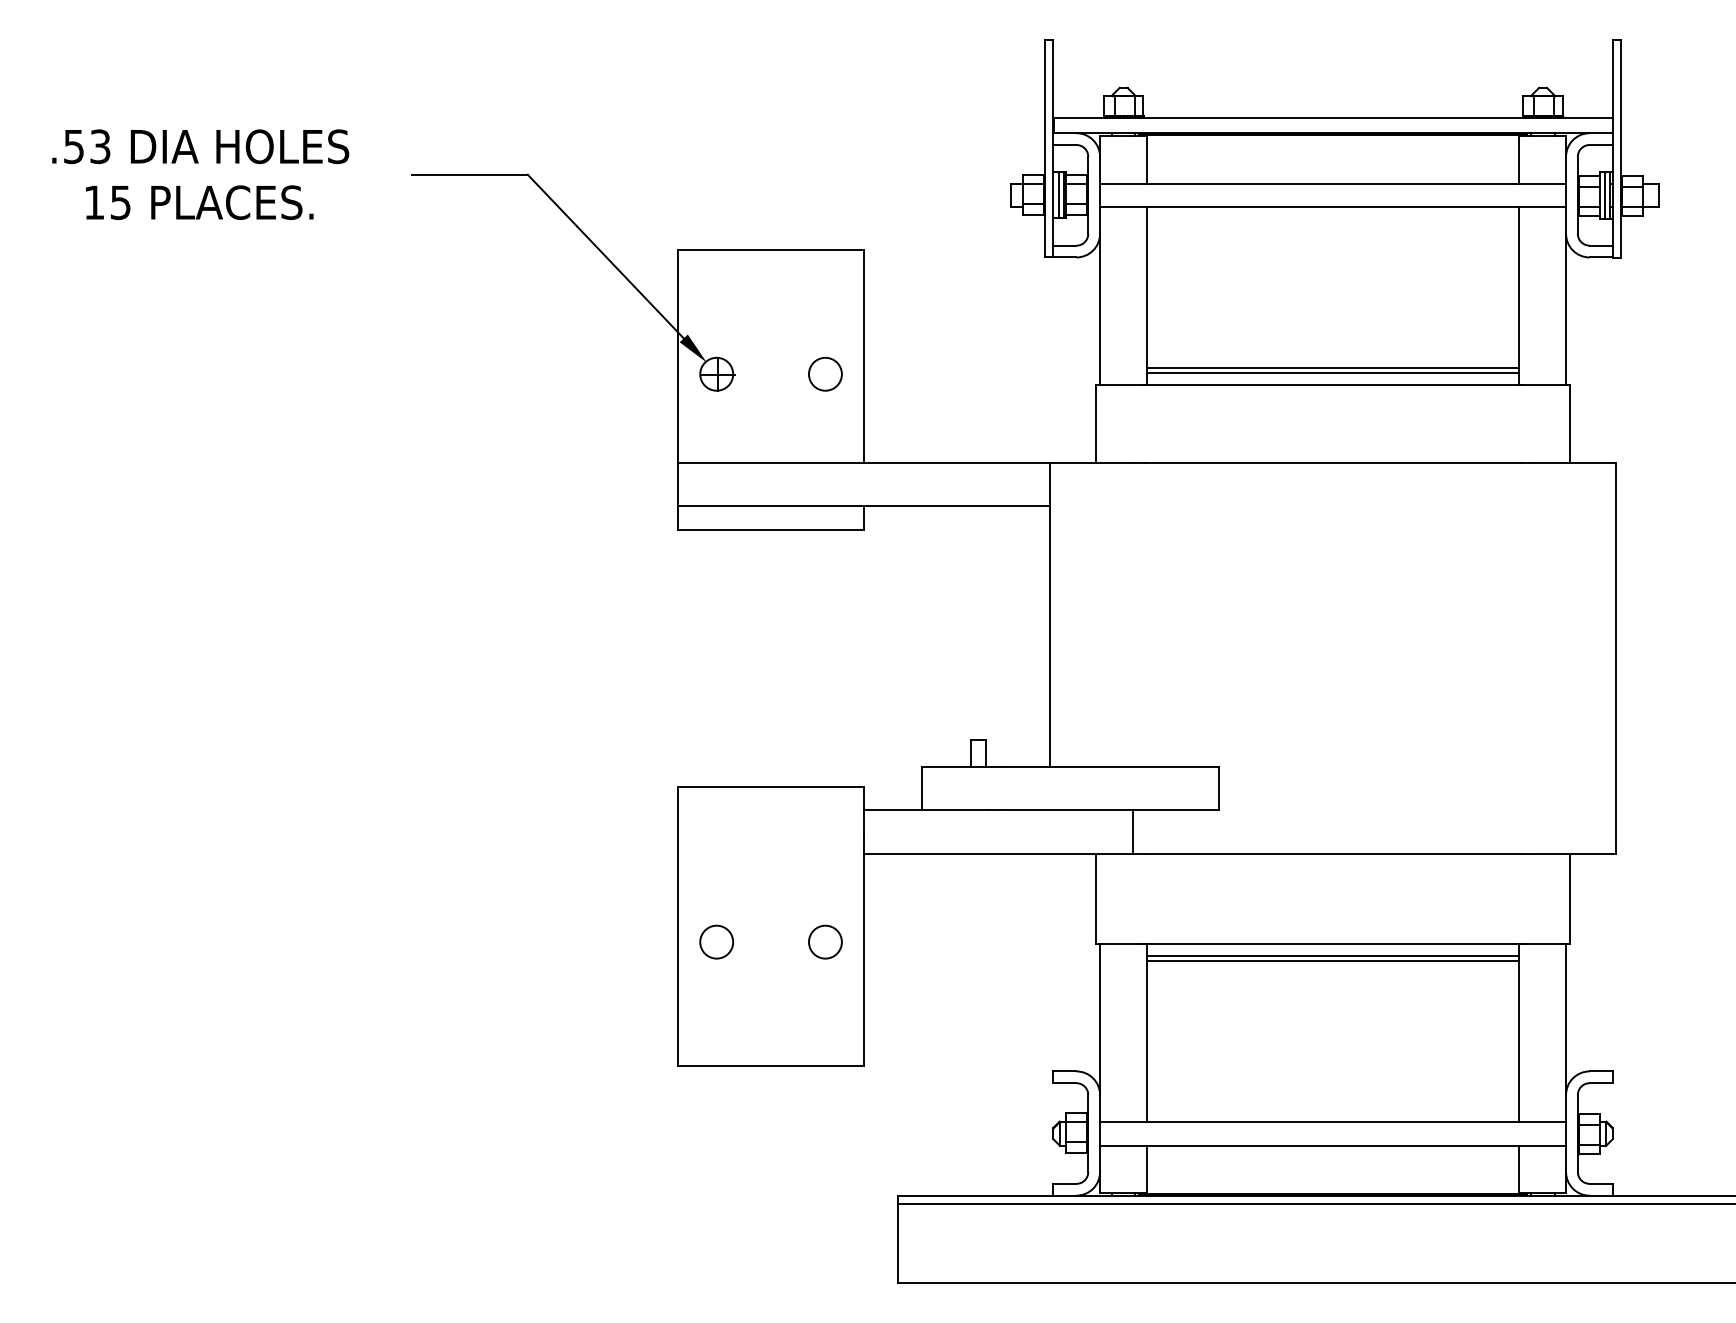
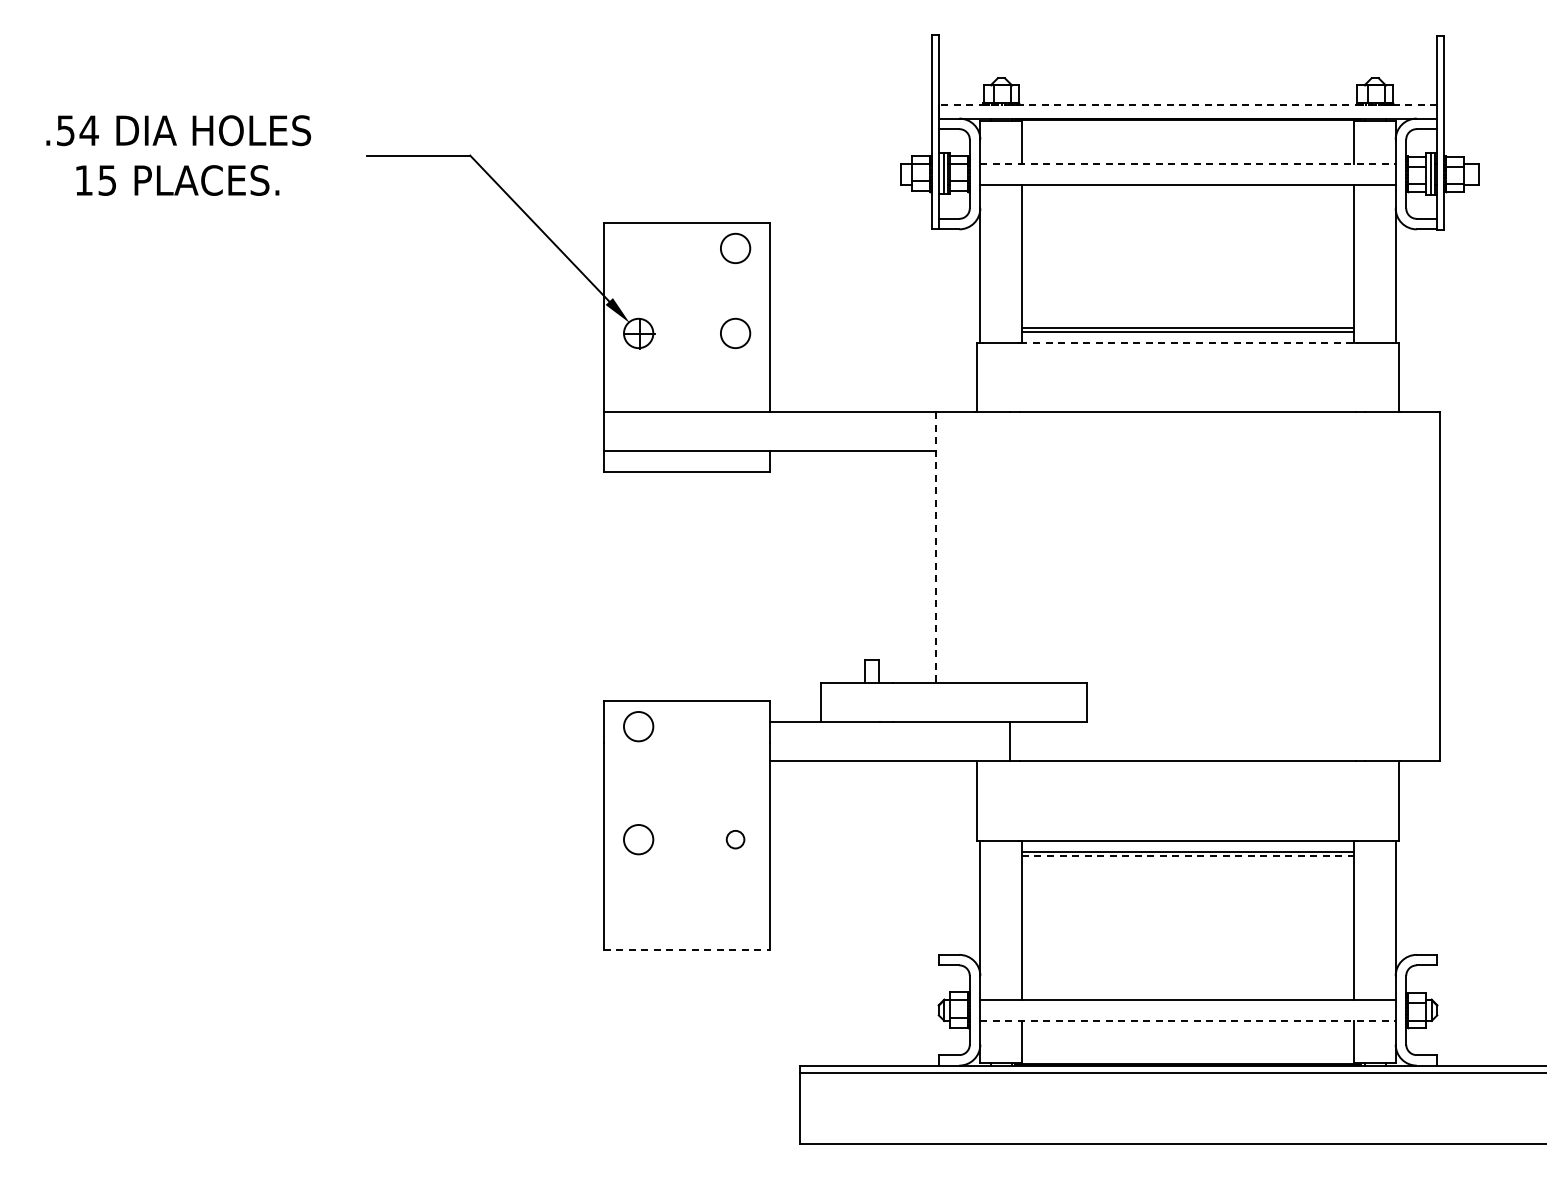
line: (1332, 117) -> (1187, 104), solid -> dashed
text: (99, 146) -> (88, 130), .53 -> .54
line: (1333, 183) -> (1188, 163), solid -> dashed
circle: (825, 277) -> (735, 247), added
line: (1333, 384) -> (1188, 342), solid -> dashed
line: (1050, 614) -> (936, 547), solid -> dashed
circle: (716, 815) -> (638, 726), added
circle: (825, 941) -> (735, 839), size x0.6
line: (1333, 961) -> (1188, 856), solid -> dashed
line: (771, 1066) -> (687, 950), solid -> dashed
line: (1333, 1145) -> (1188, 1020), solid -> dashed

